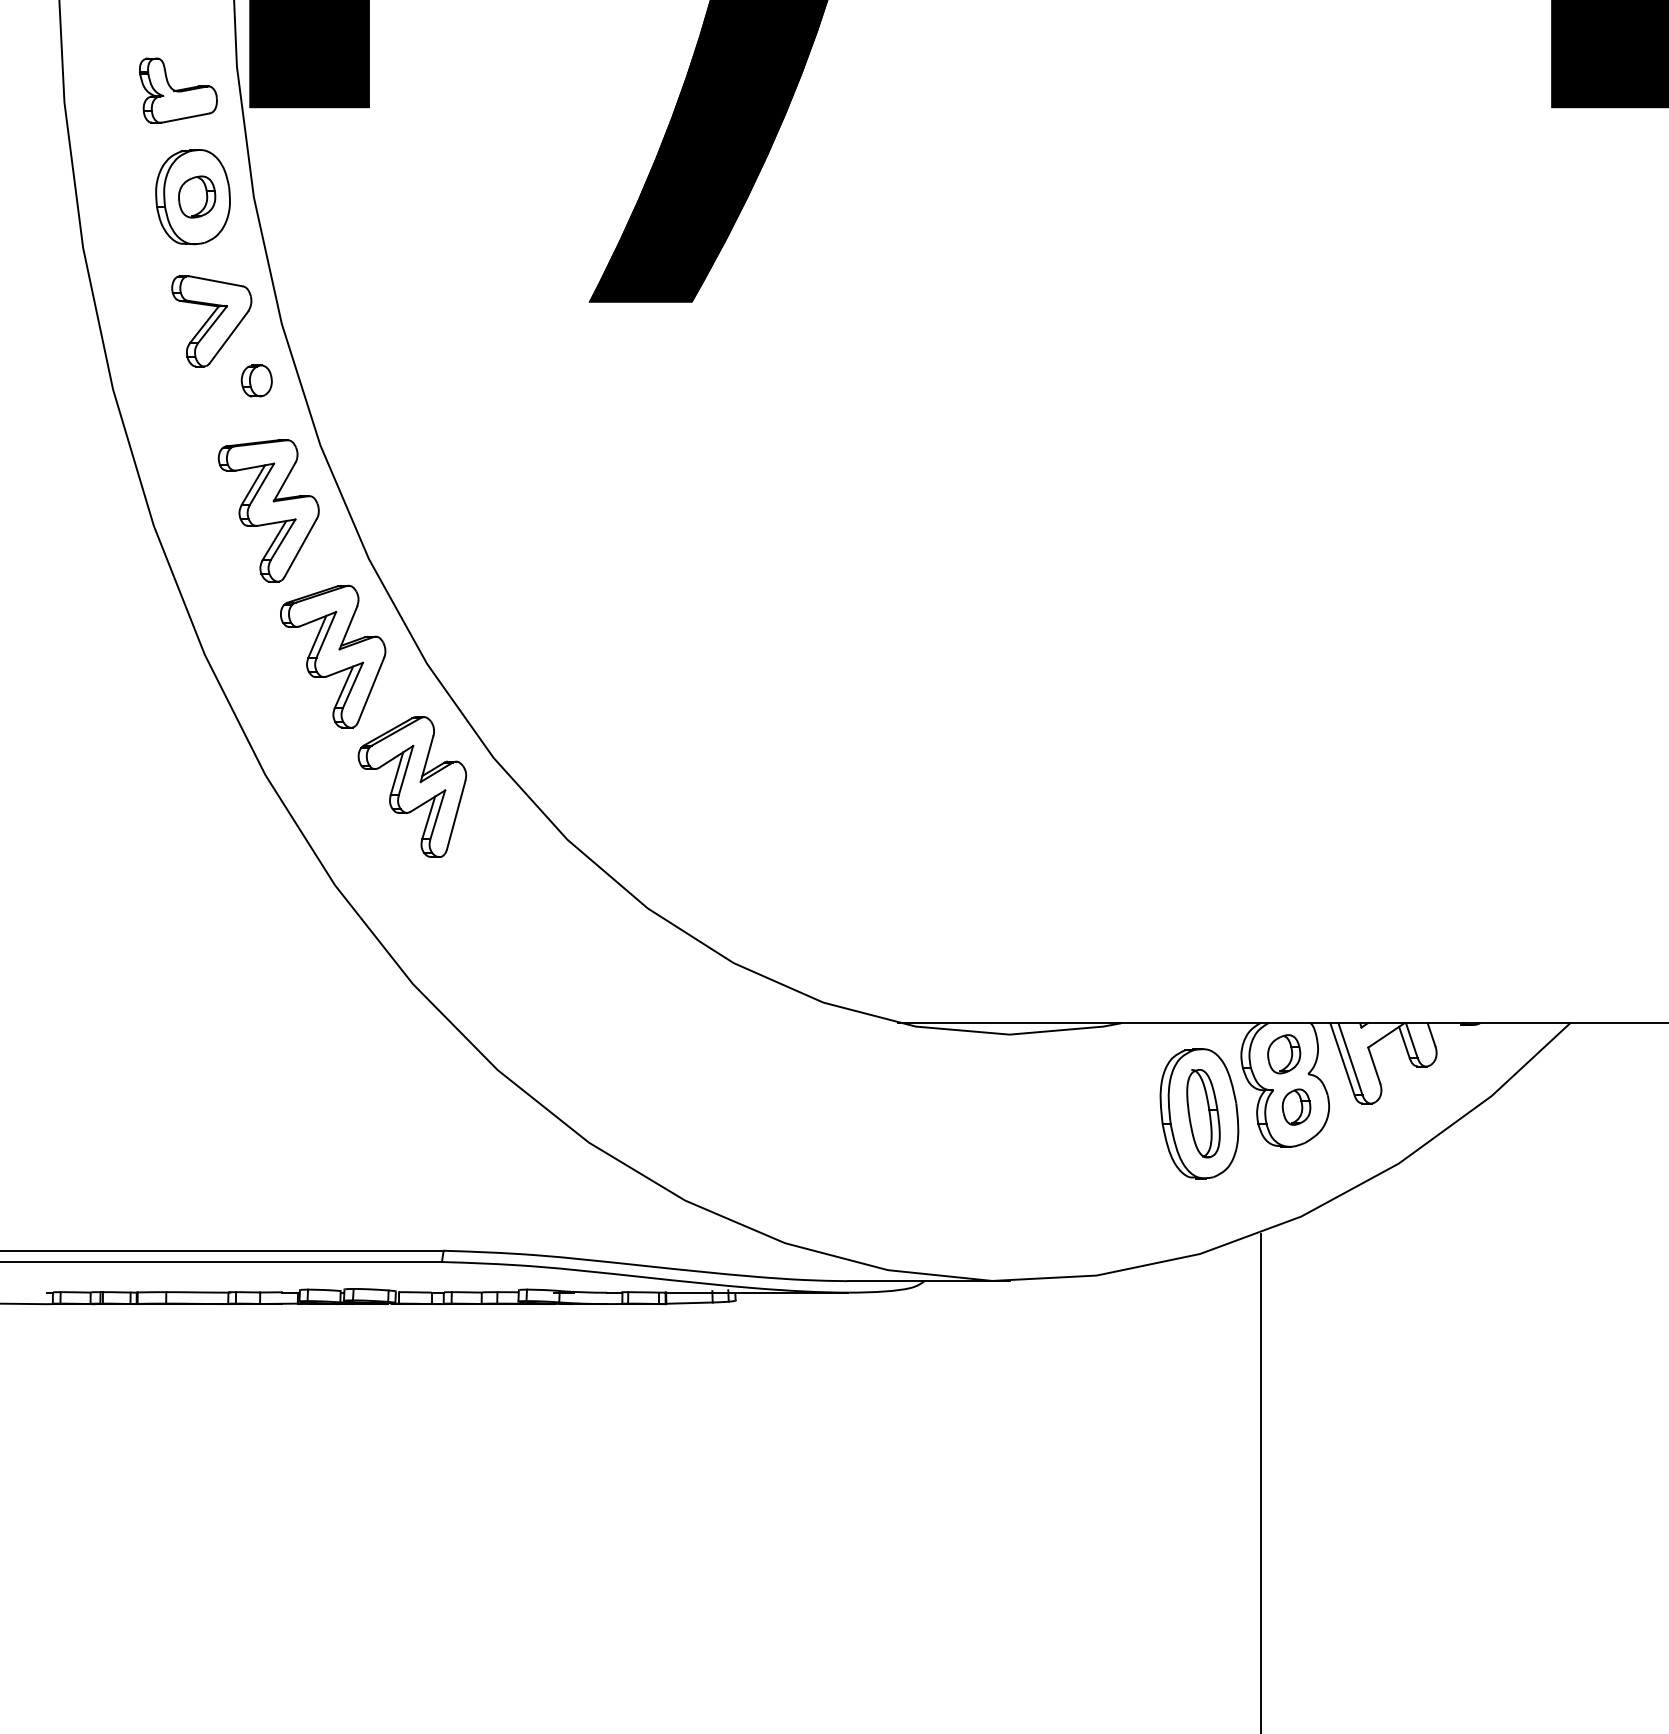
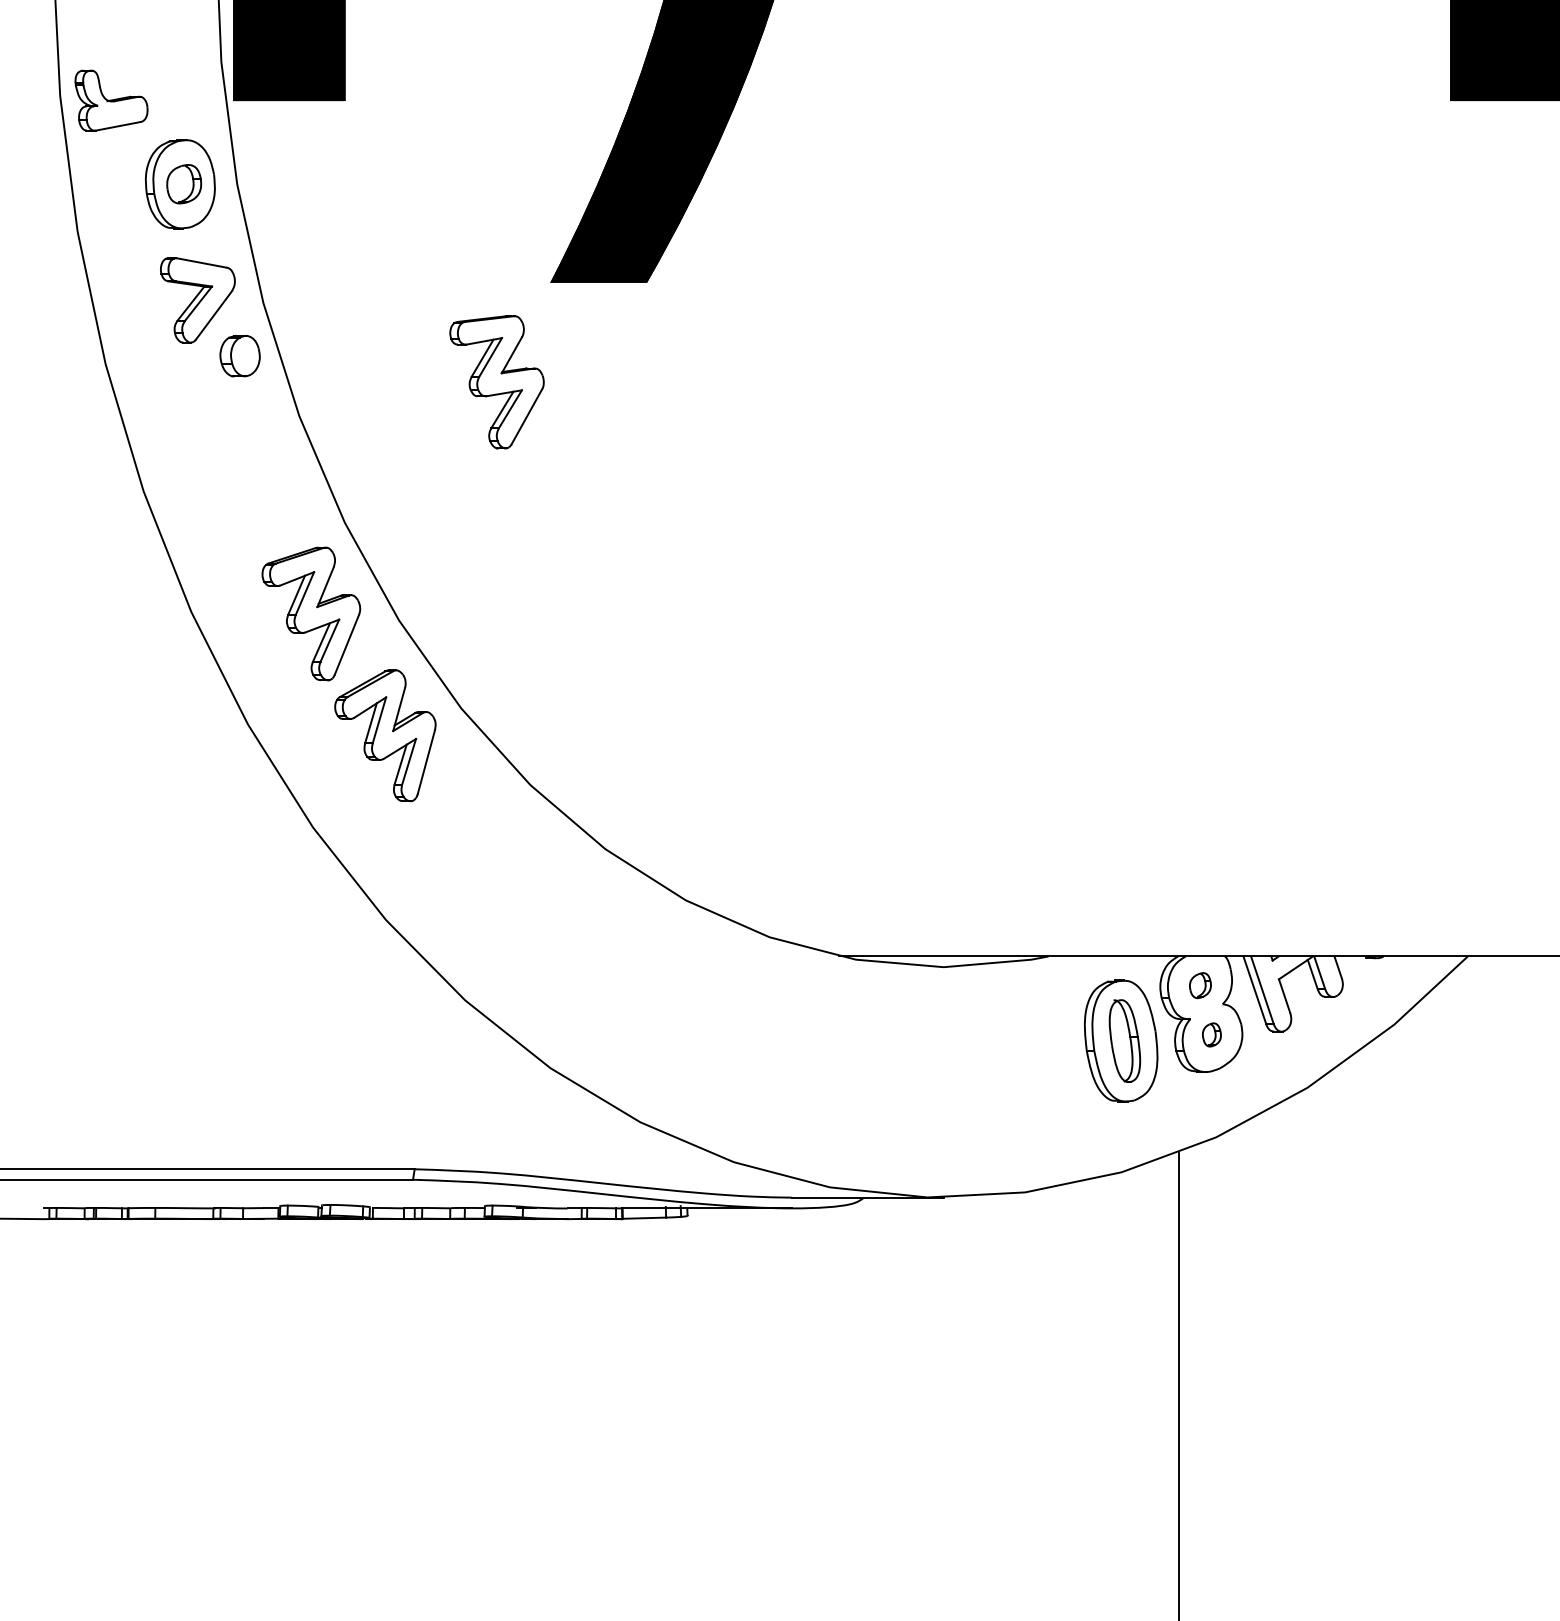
part: (178, 90) -> (111, 100), moved
part: (256, 380) -> (239, 355), size x1.4
part: (268, 510) -> (496, 381), moved
part: (1284, 1054) -> (1200, 985), size x0.7
part: (1296, 1106) -> (1211, 1034), size x0.7

